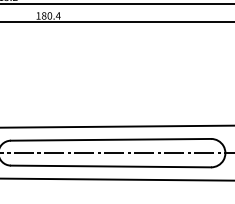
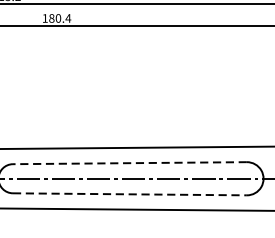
line: (110, 139) -> (129, 162), solid -> dashed
line: (111, 166) -> (130, 194), solid -> dashed

